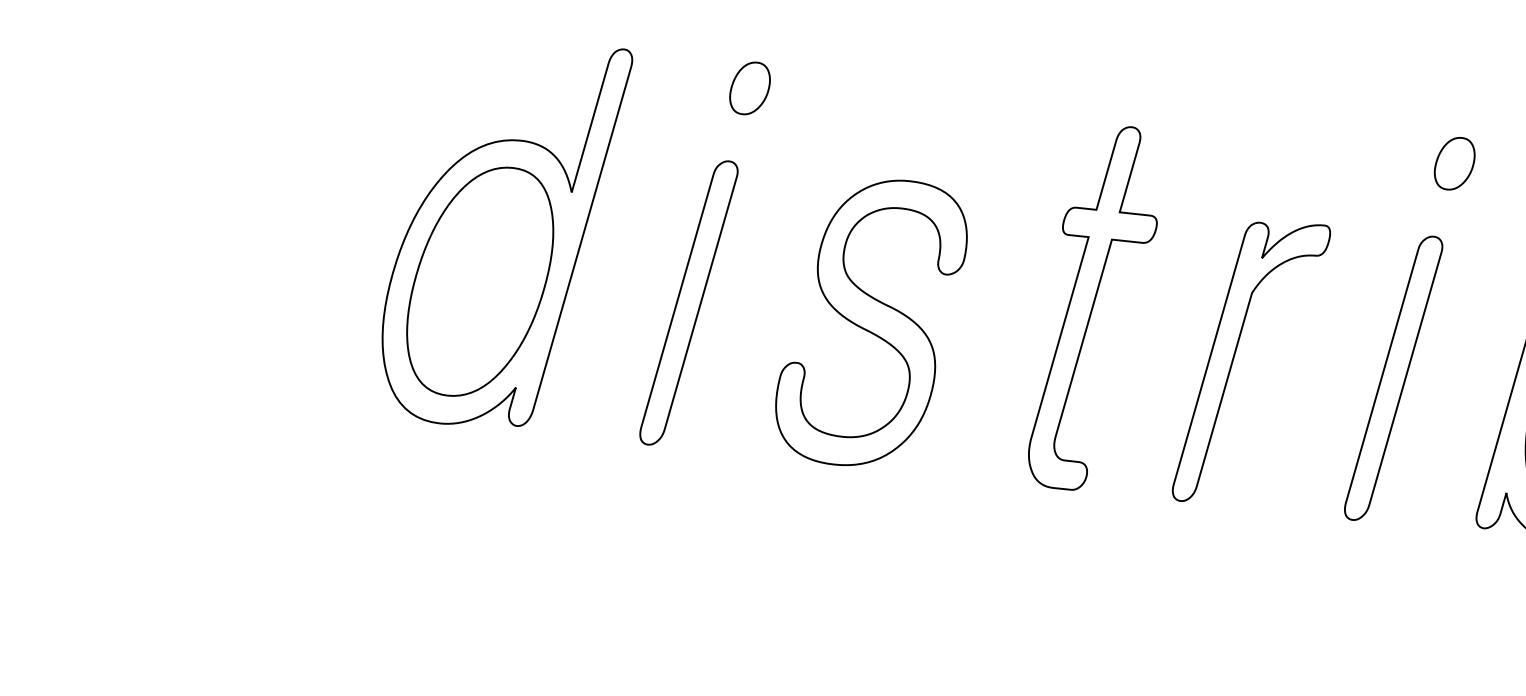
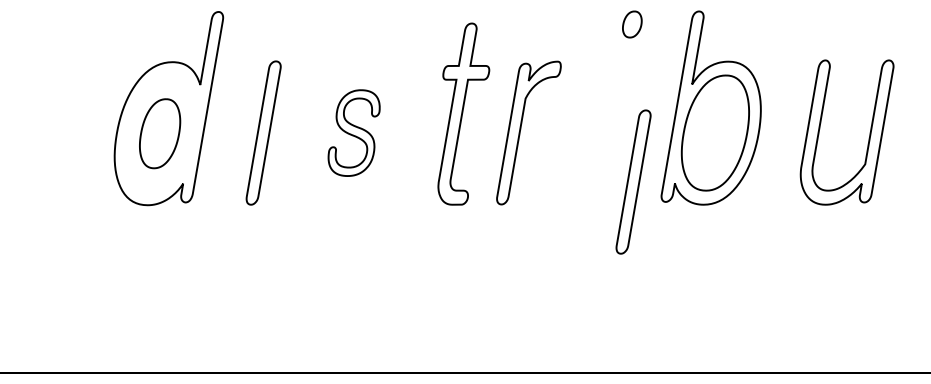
part: (750, 88) -> (282, 24), removed
part: (478, 281) -> (159, 133), size x0.6
part: (869, 321) -> (353, 132), size x0.6
part: (1237, 354) -> (521, 129), moved
part: (1393, 377) -> (633, 181), moved

